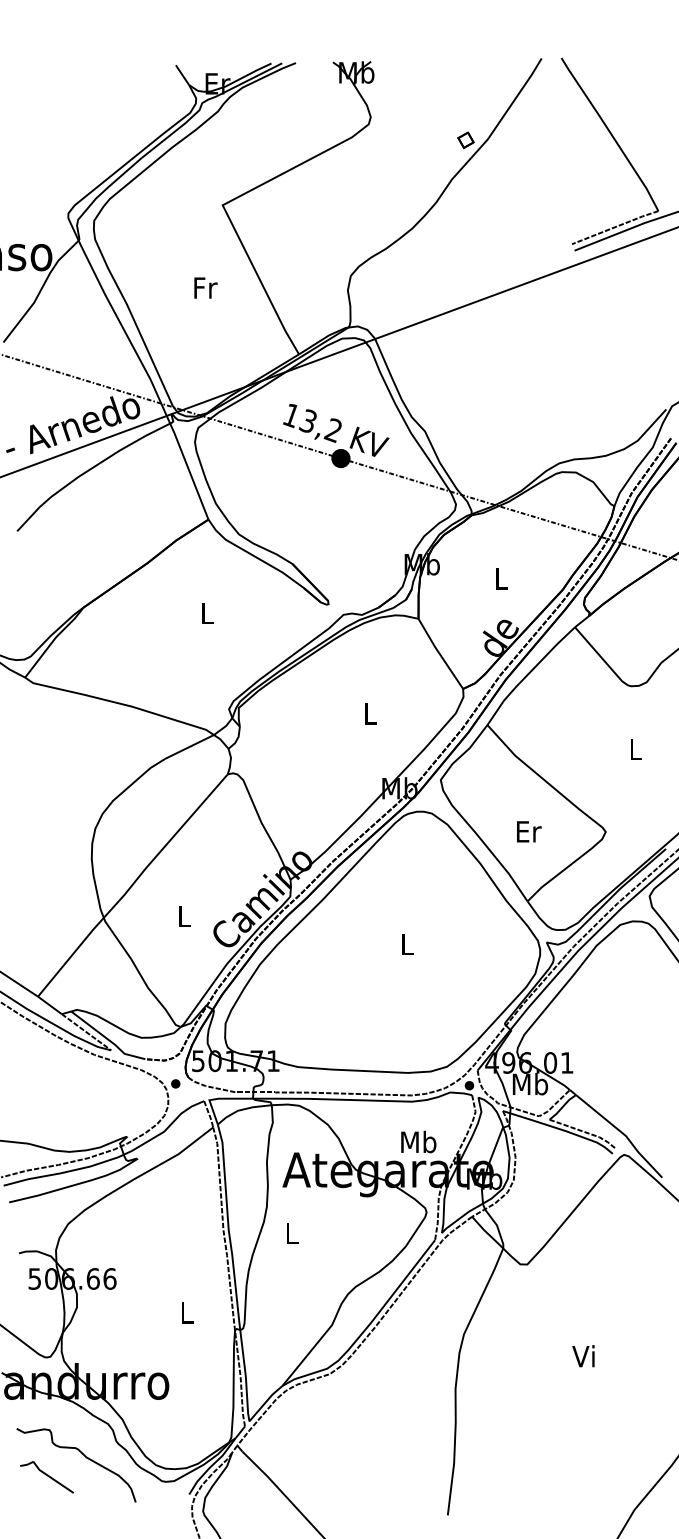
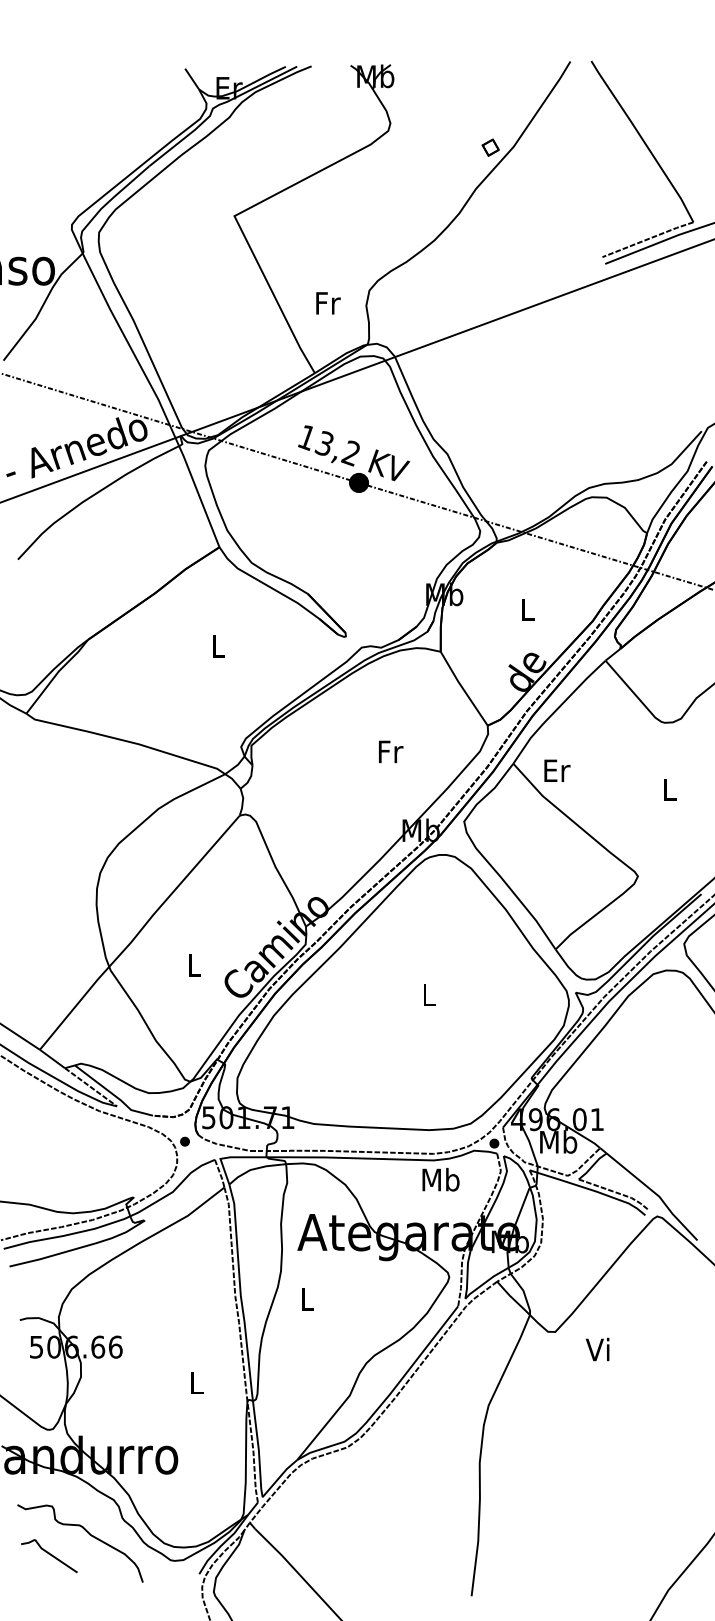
text: (205, 287) -> (328, 302), moved
text: (371, 713) -> (391, 751), L -> Fr
text: (529, 831) -> (557, 770), moved
text: (418, 1141) -> (440, 1179), moved
text: (583, 1356) -> (597, 1349), moved

